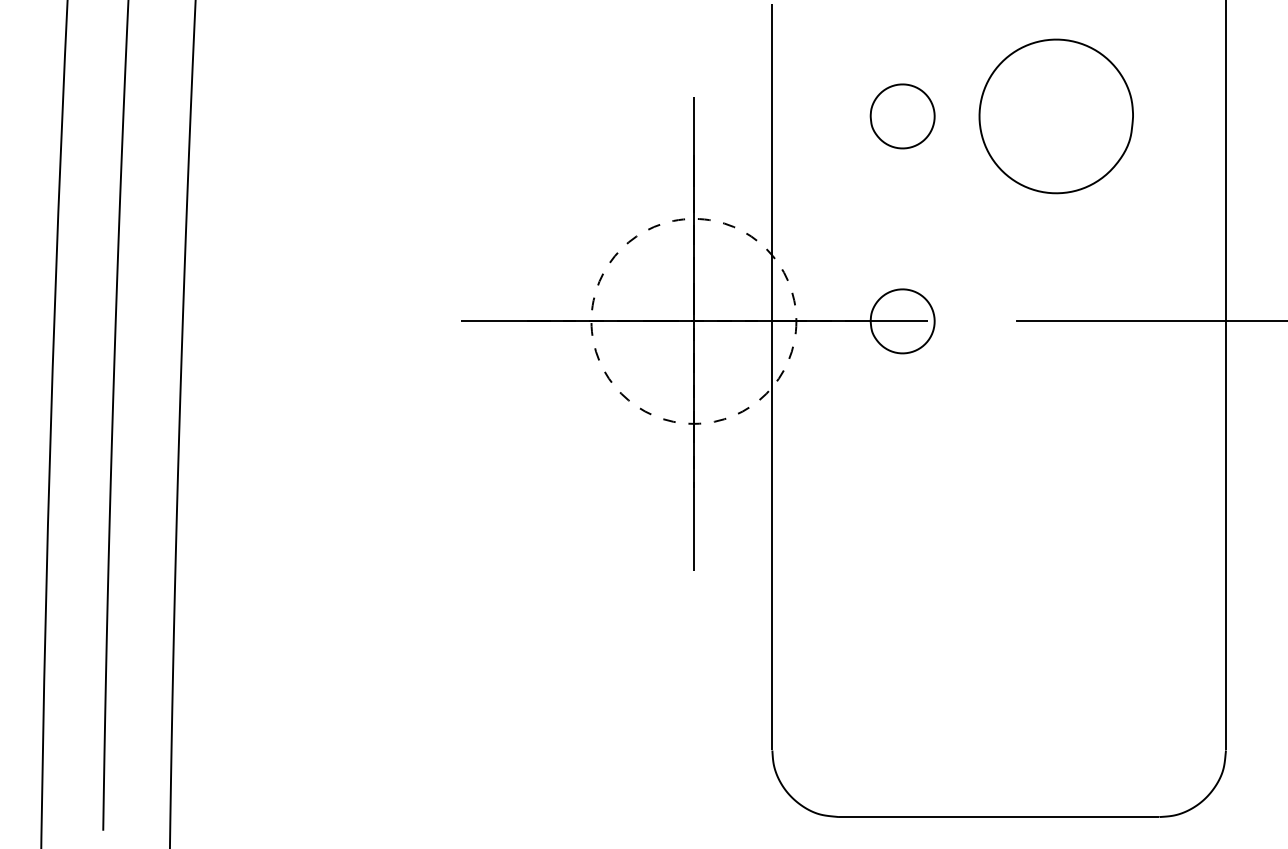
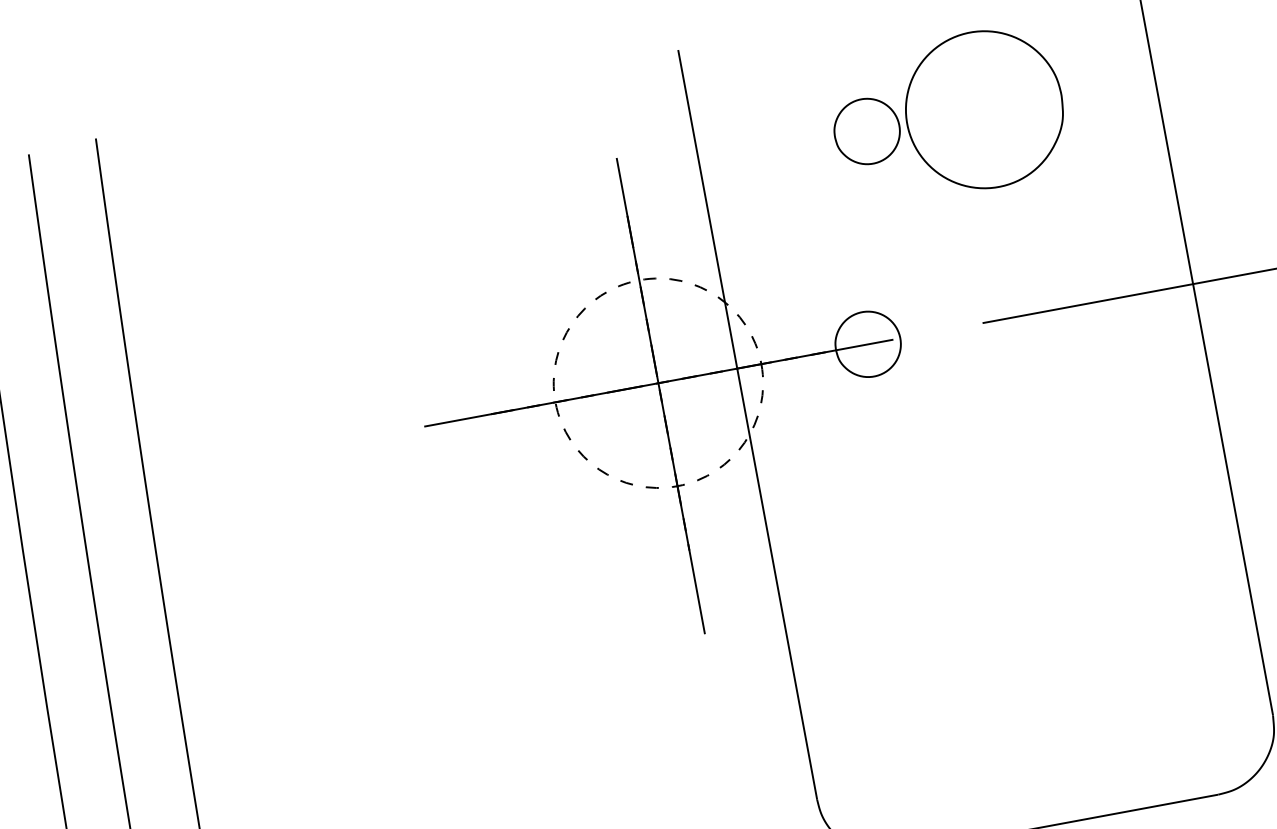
part: (902, 116) -> (867, 131), moved

